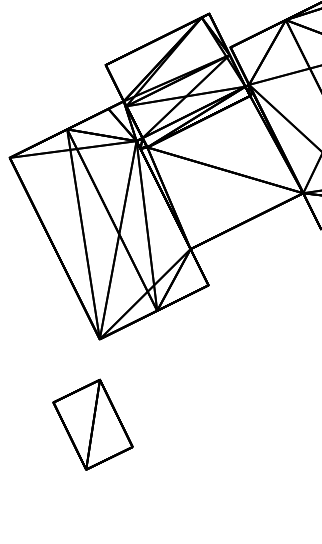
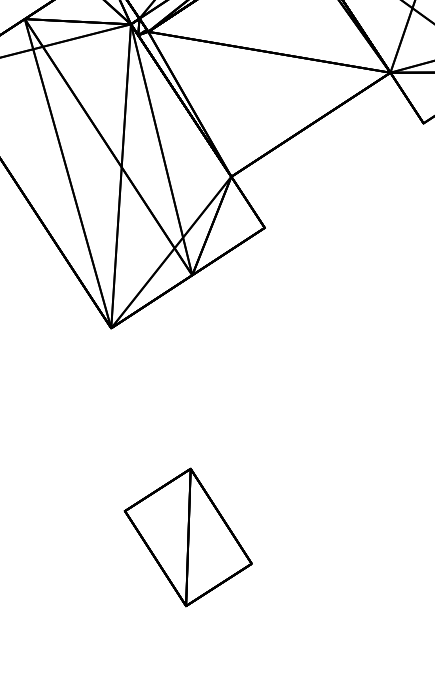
part: (92, 424) -> (187, 537), moved

